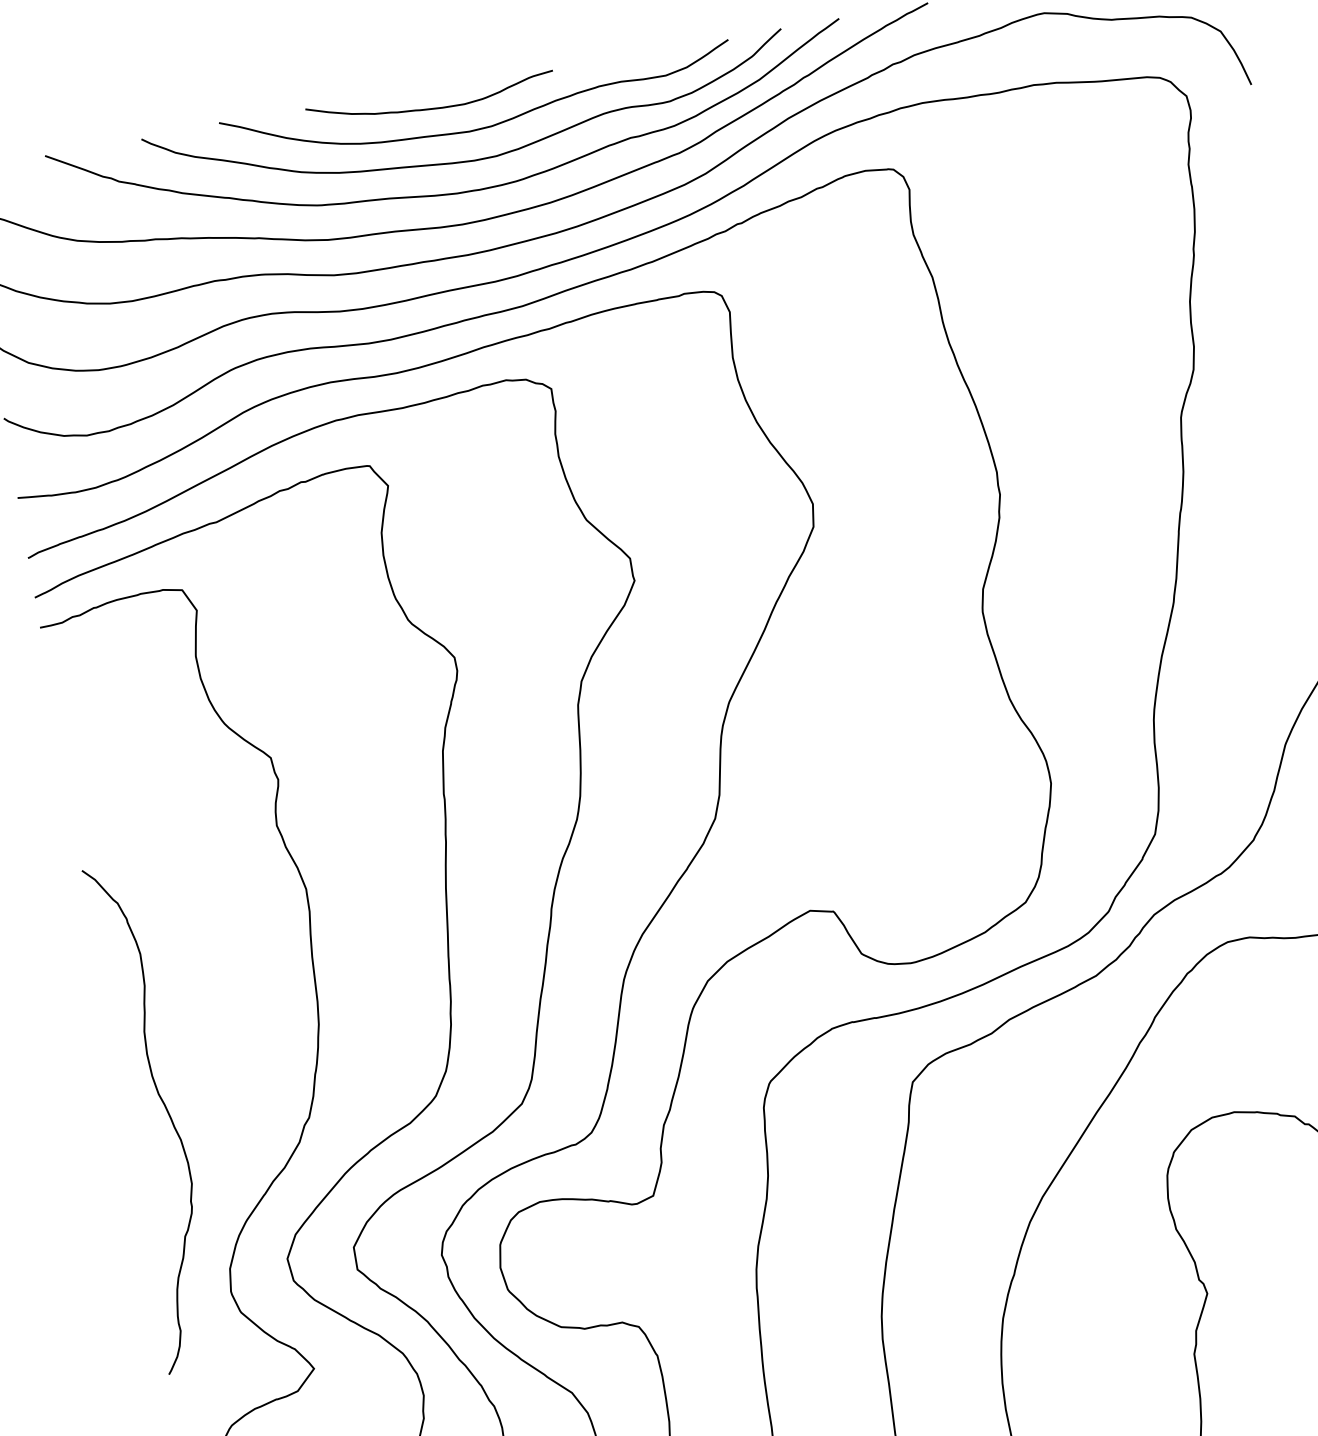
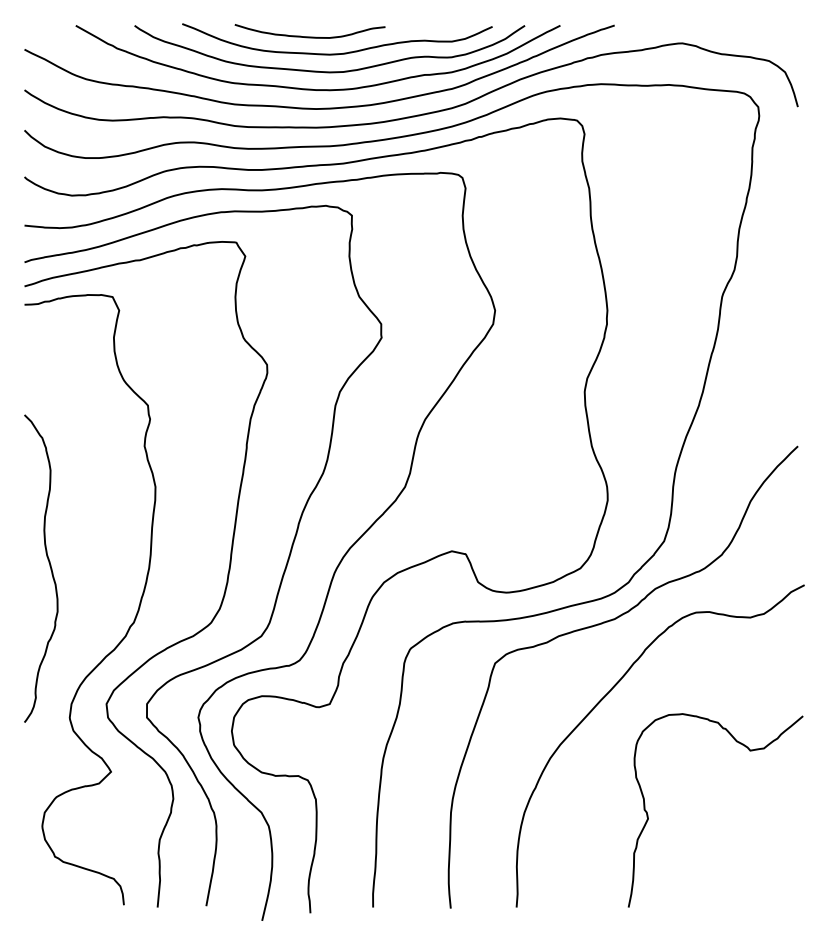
curve: (165, 1111) -> (49, 566), moved

